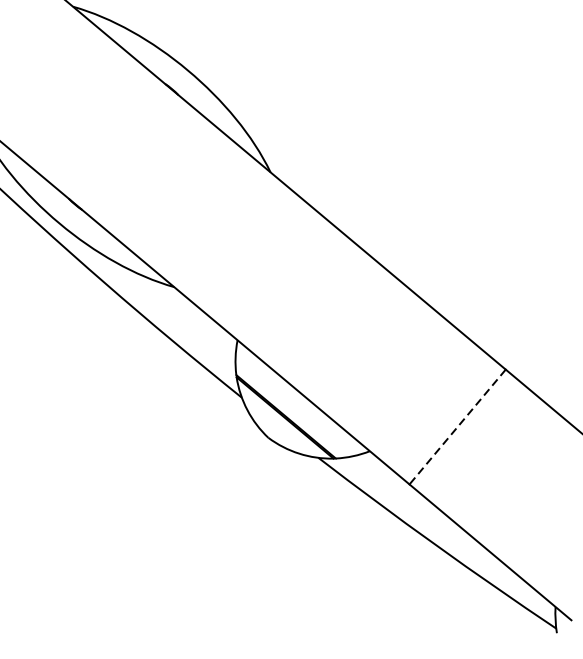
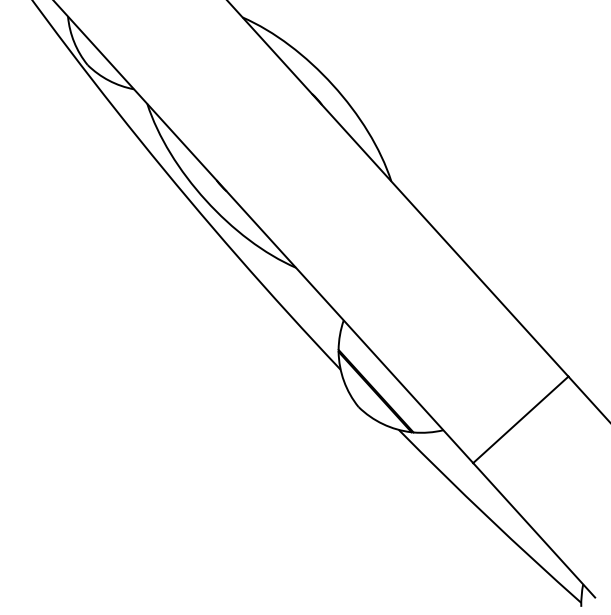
line: (457, 427) -> (520, 420), dashed -> solid

